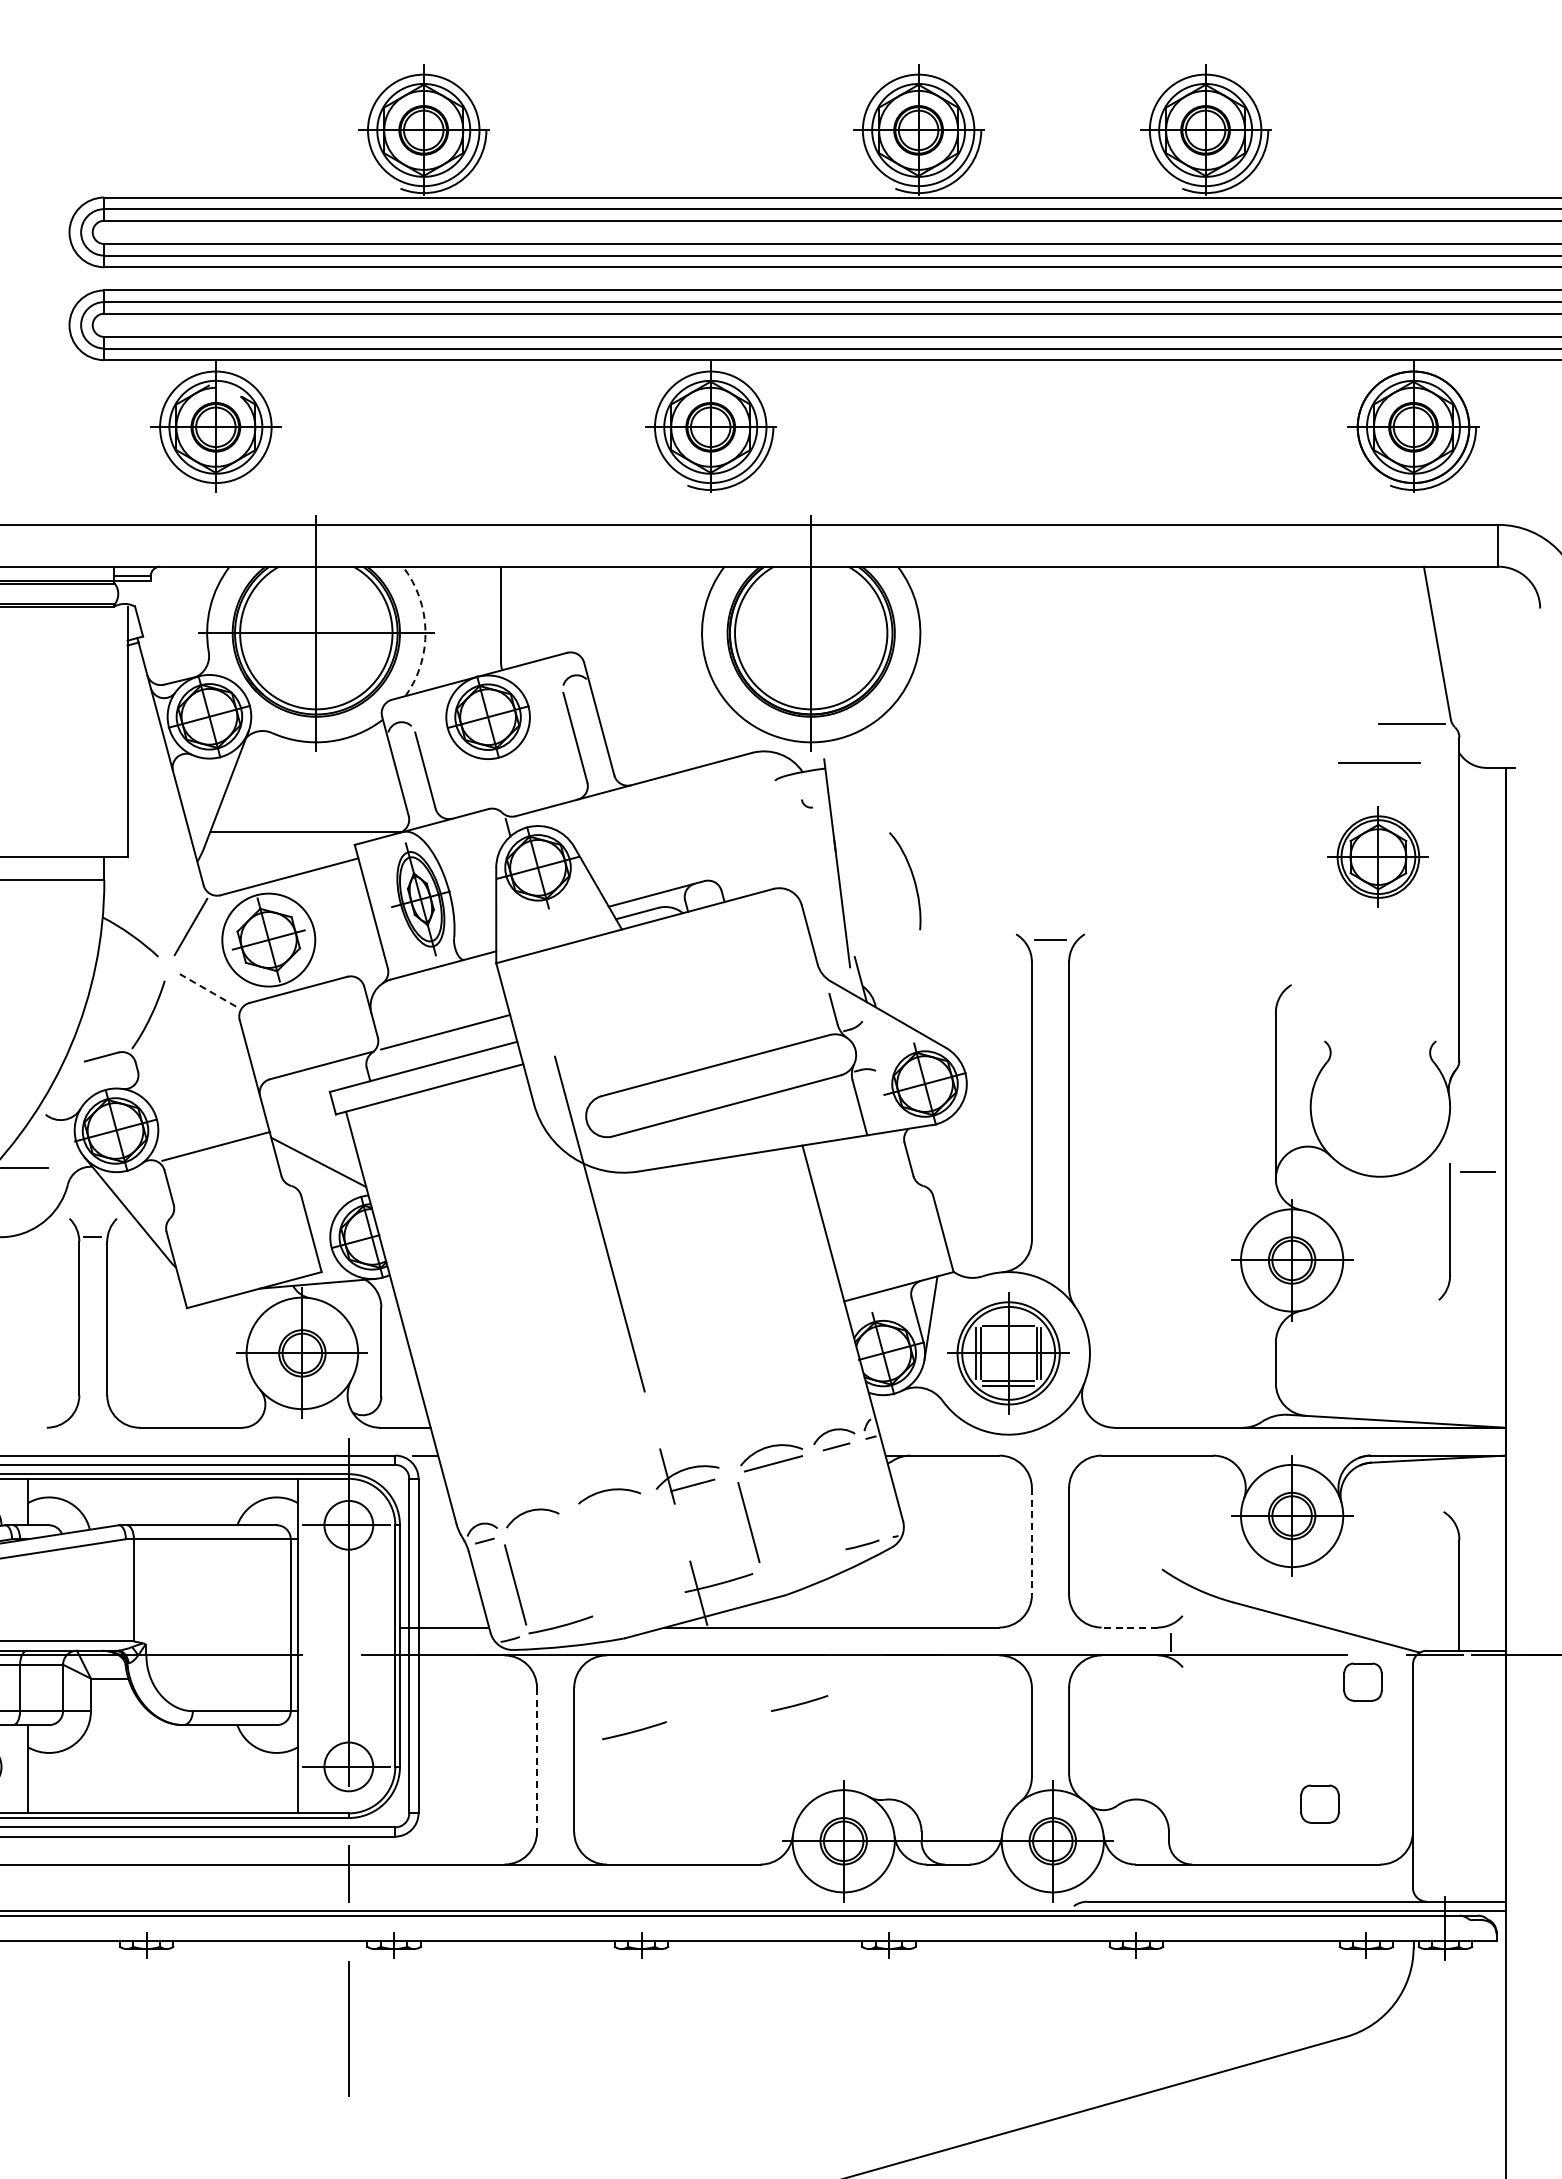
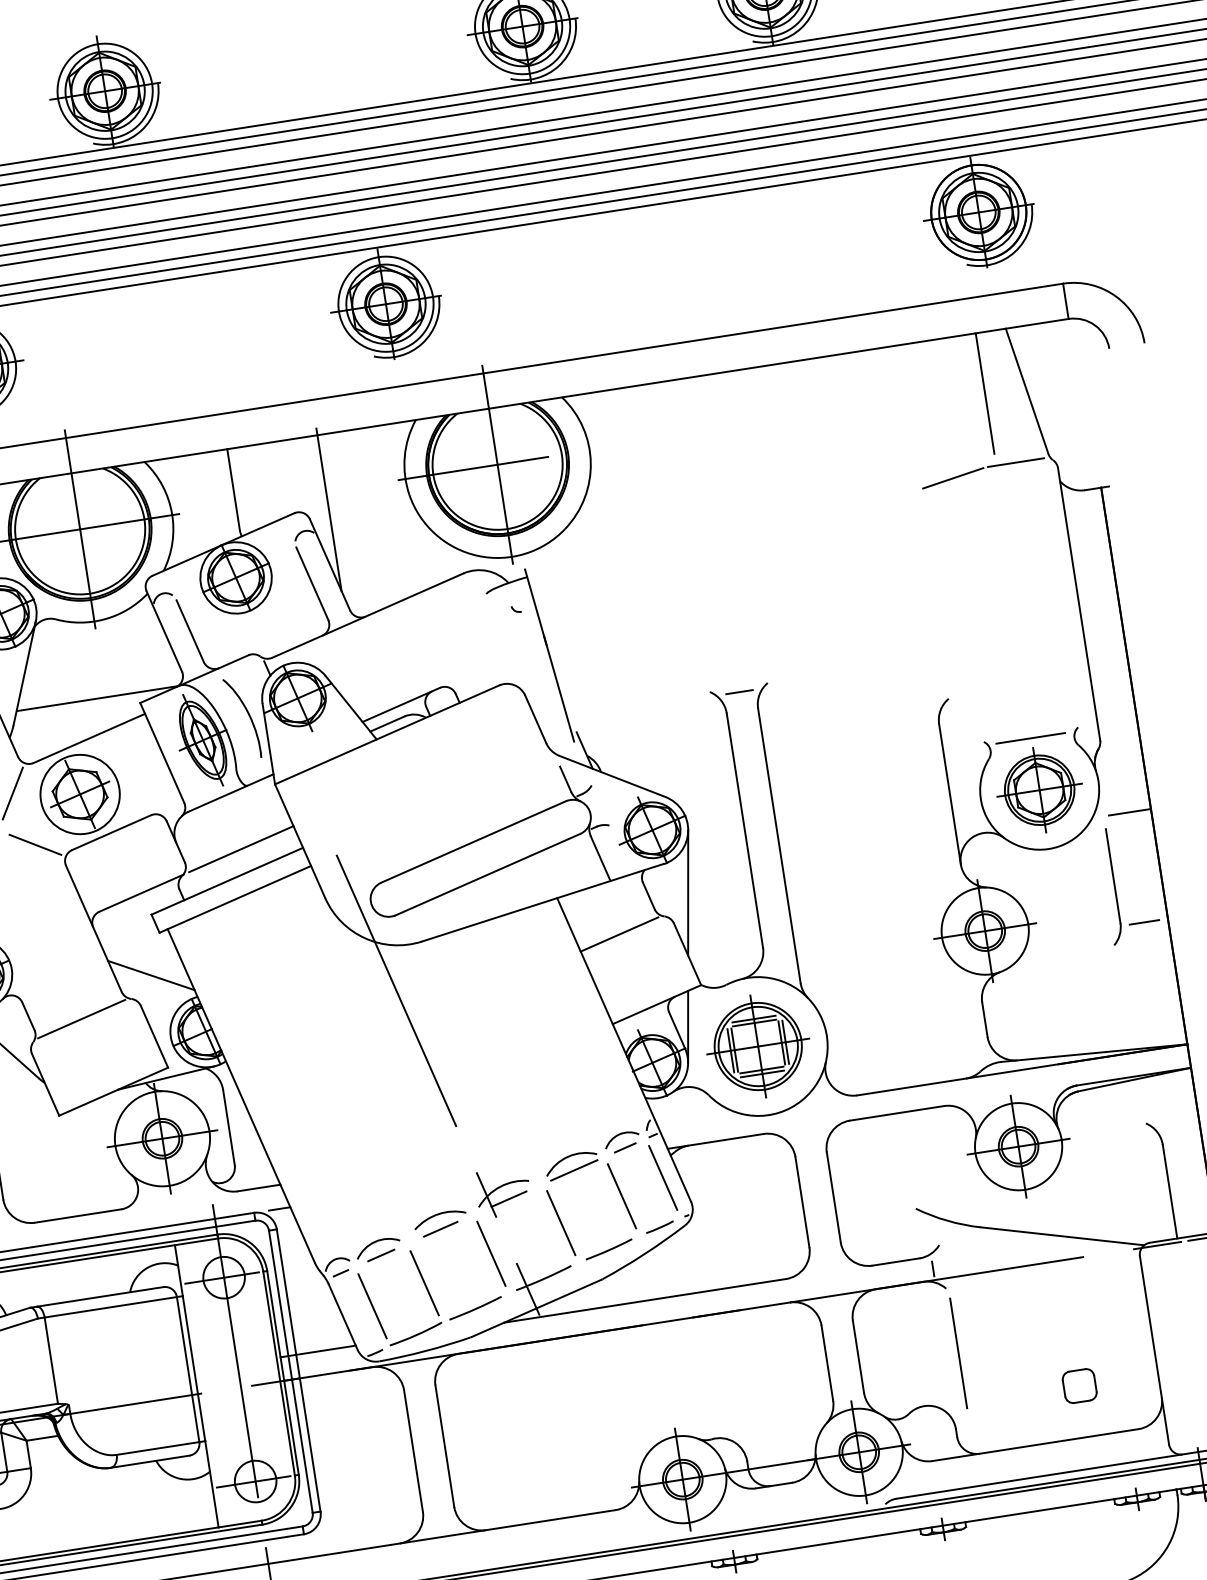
arc: (425, 631) -> (172, 513), dashed -> solid
line: (782, 633) -> (473, 468), added
line: (1388, 637) -> (985, 393), added
line: (607, 654) -> (328, 509), added
line: (1335, 730) -> (952, 478), added
line: (1379, 762) -> (1030, 737), moved
part: (1377, 856) -> (1038, 789), moved
curve: (913, 881) -> (249, 717), moved
line: (207, 990) -> (35, 845), dashed -> solid
line: (216, 1145) -> (81, 1018), moved
line: (1480, 1148) -> (1129, 812), added
line: (954, 1162) -> (687, 892), added
line: (1477, 1171) -> (1143, 922), moved
line: (868, 1198) -> (619, 934), added
line: (1008, 1320) -> (753, 1018), added
line: (874, 1488) -> (662, 1178), added
line: (823, 1501) -> (621, 1195), added
line: (607, 1507) -> (439, 1228), added
line: (534, 1527) -> (381, 1255), added
line: (1031, 1542) -> (802, 1203), dashed -> solid
line: (662, 1545) -> (491, 1253), added
line: (579, 1567) -> (424, 1283), added
line: (1129, 1627) -> (895, 1261), dashed -> solid
part: (1362, 1681) -> (1099, 1277), removed
line: (799, 1703) -> (608, 1249), moved
line: (634, 1730) -> (475, 1308), moved
line: (1185, 1744) -> (958, 1353), added
line: (537, 1760) -> (413, 1451), dashed -> solid

